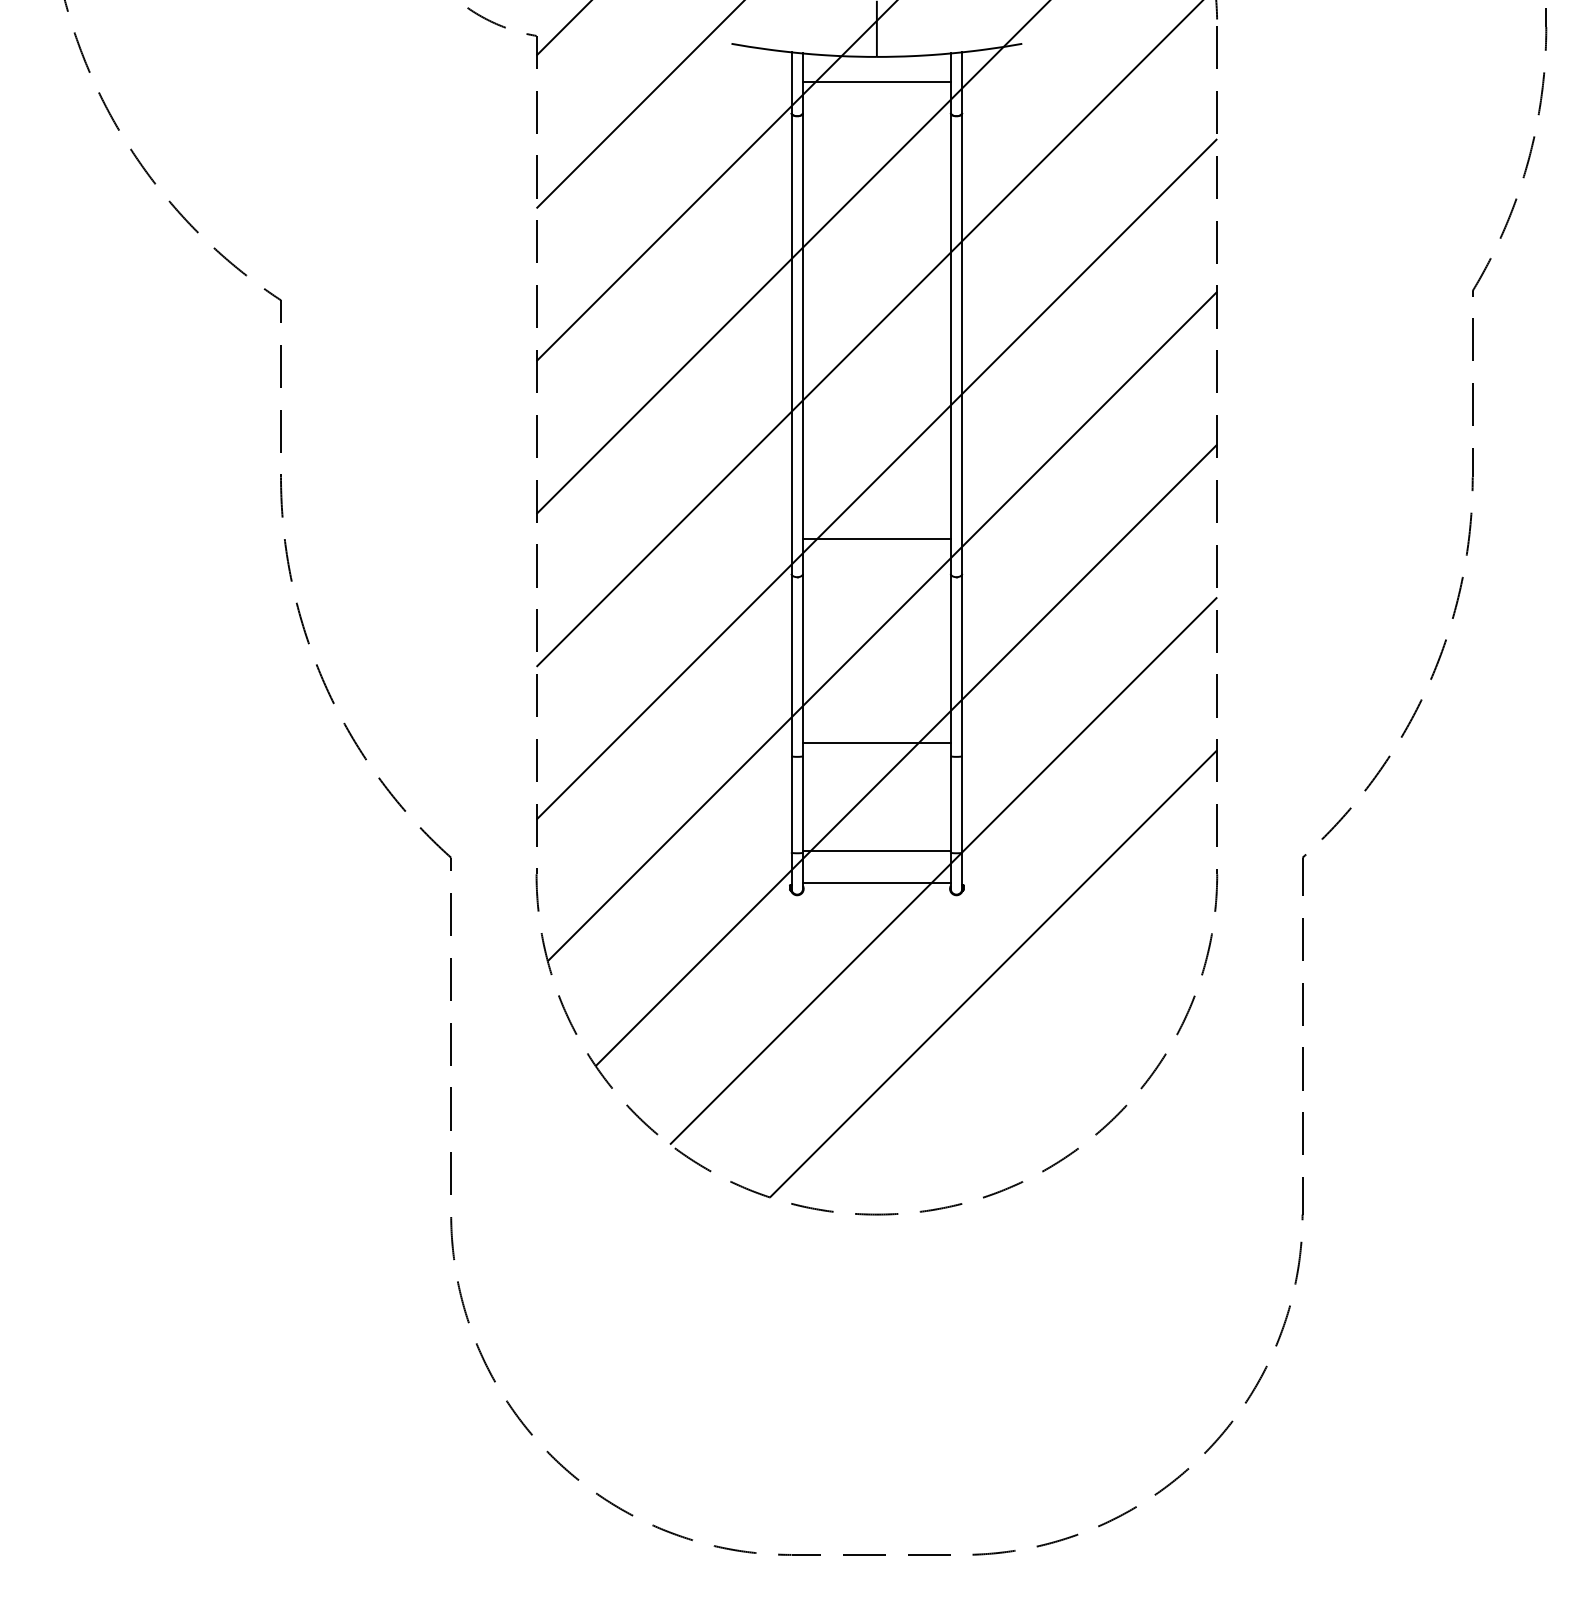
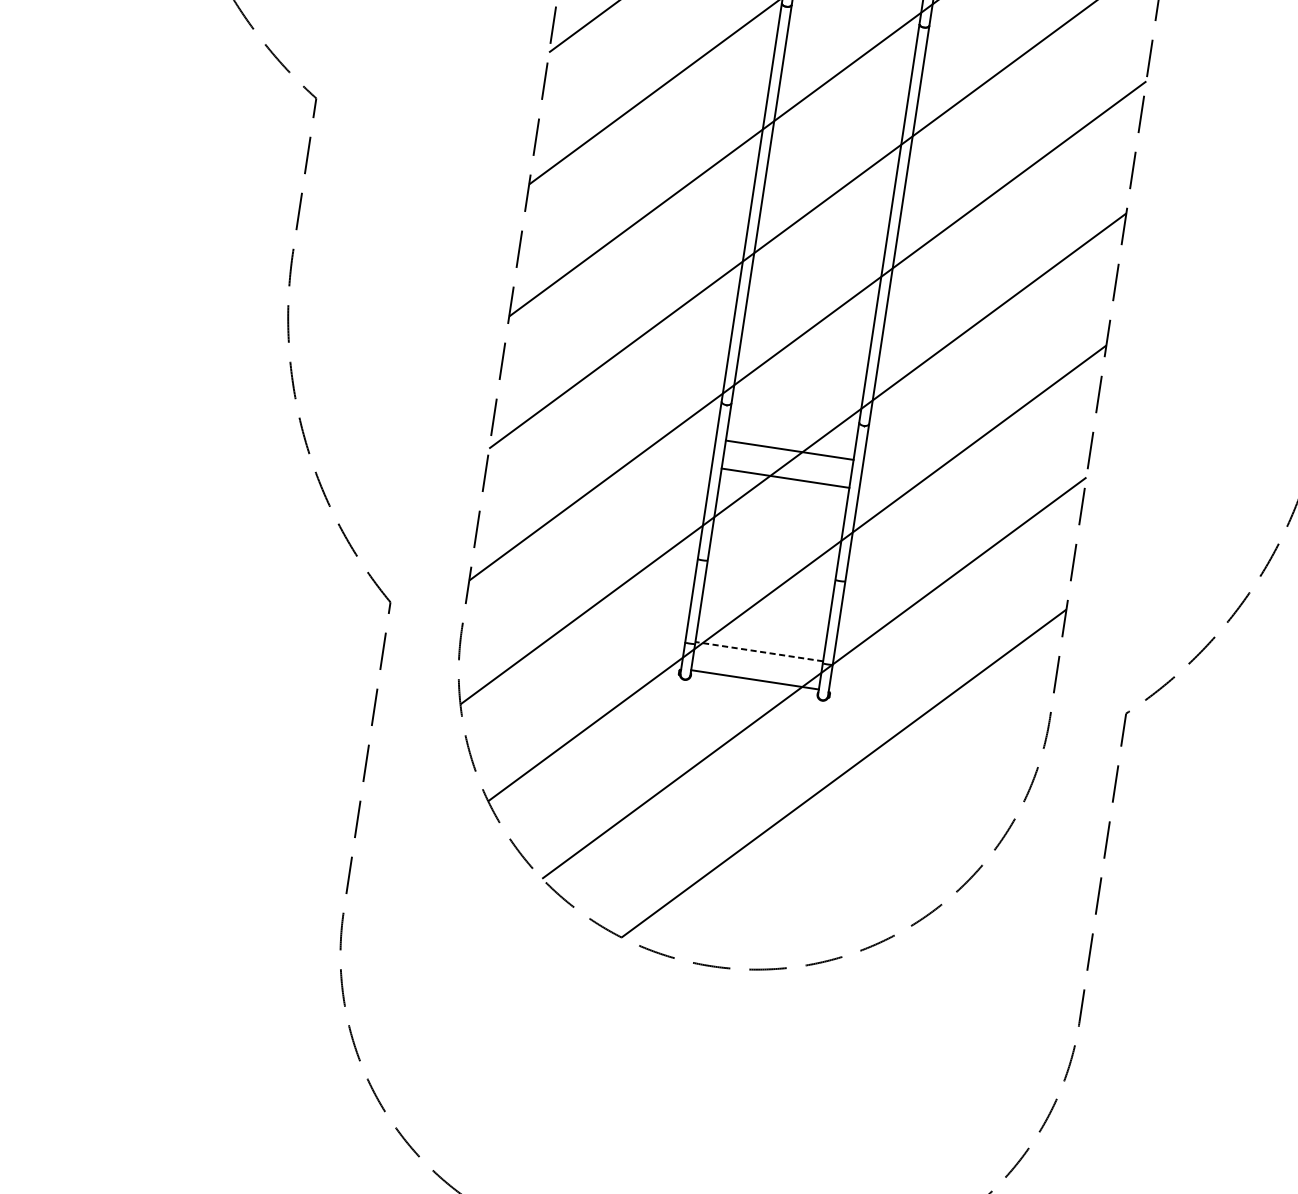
line: (876, 539) -> (789, 450), moved
line: (876, 742) -> (785, 477), moved
line: (876, 850) -> (758, 651), solid -> dashed

